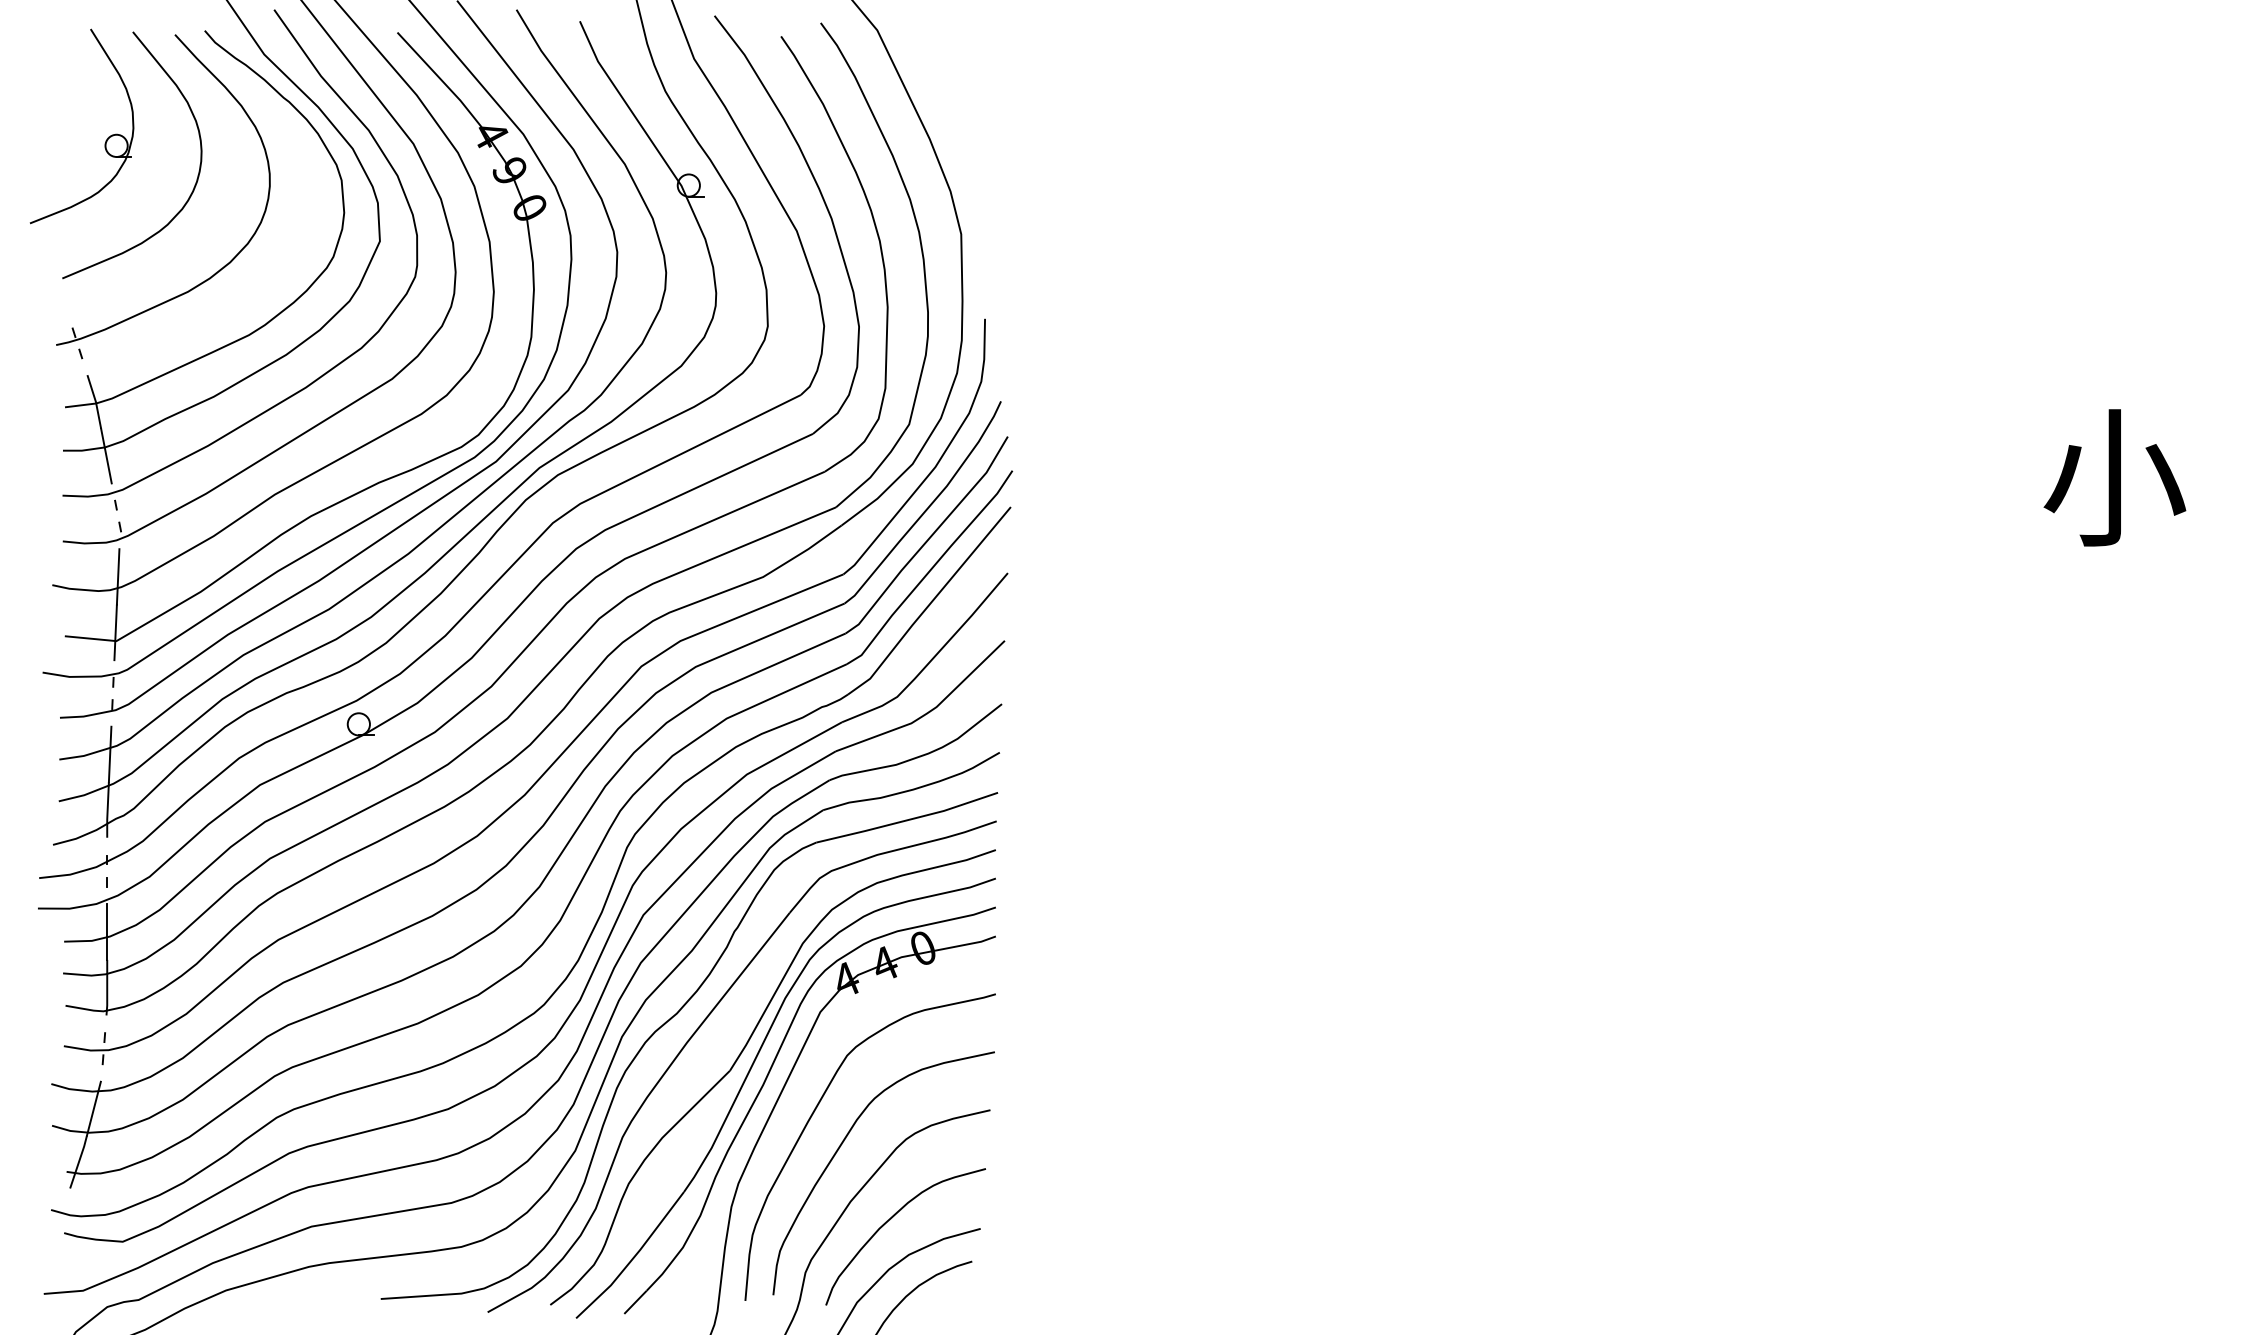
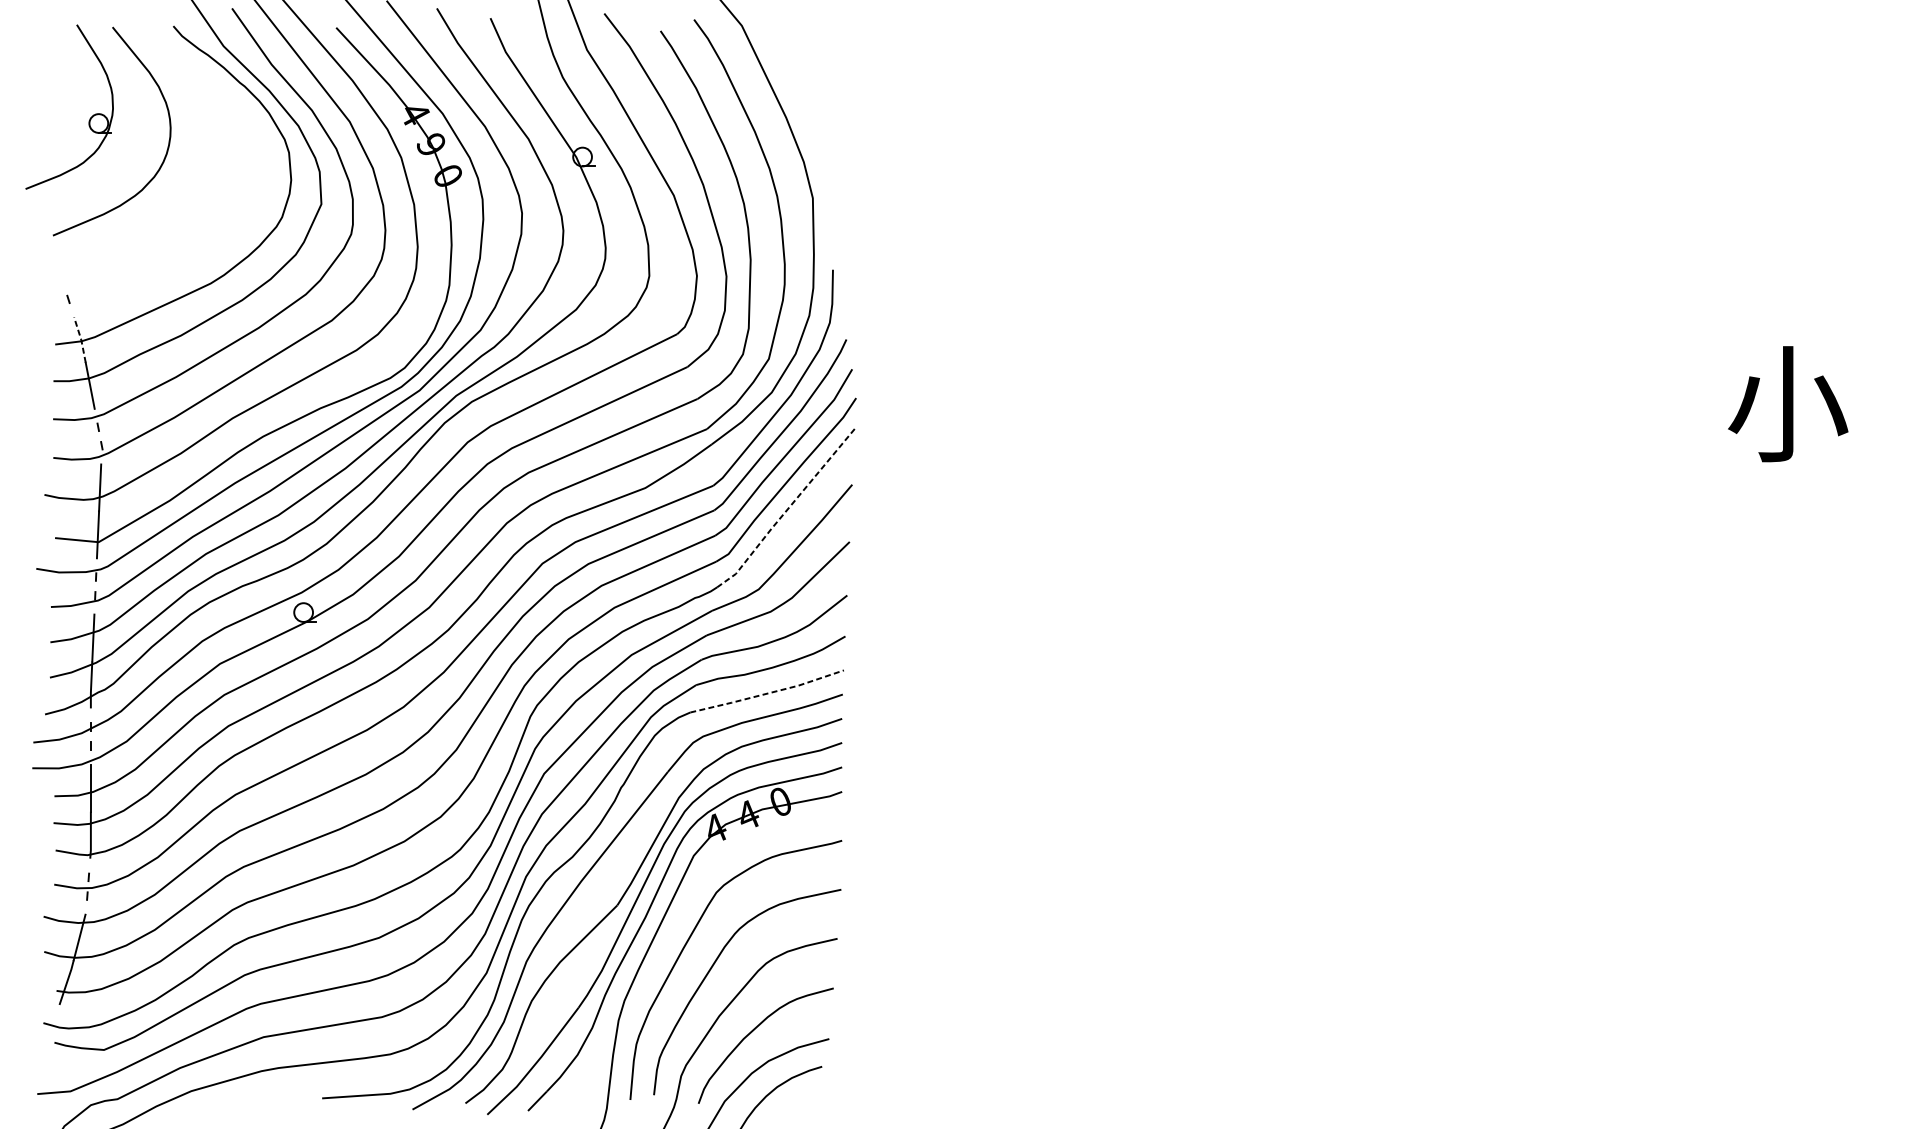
part: (225, 264) -> (190, 223), removed
line: (95, 402) -> (80, 340), solid -> dashed
line: (930, 603) -> (786, 510), solid -> dashed
line: (907, 820) -> (767, 693), solid -> dashed

